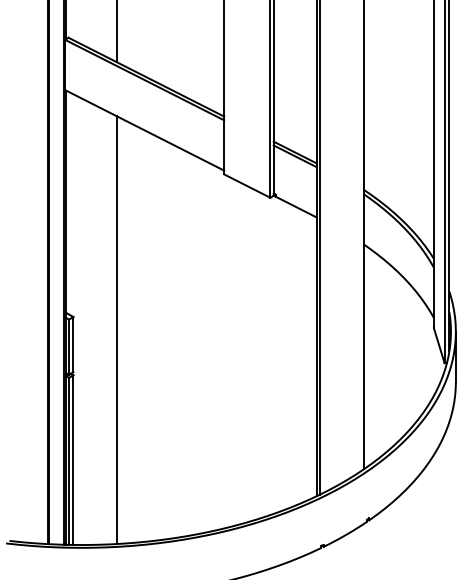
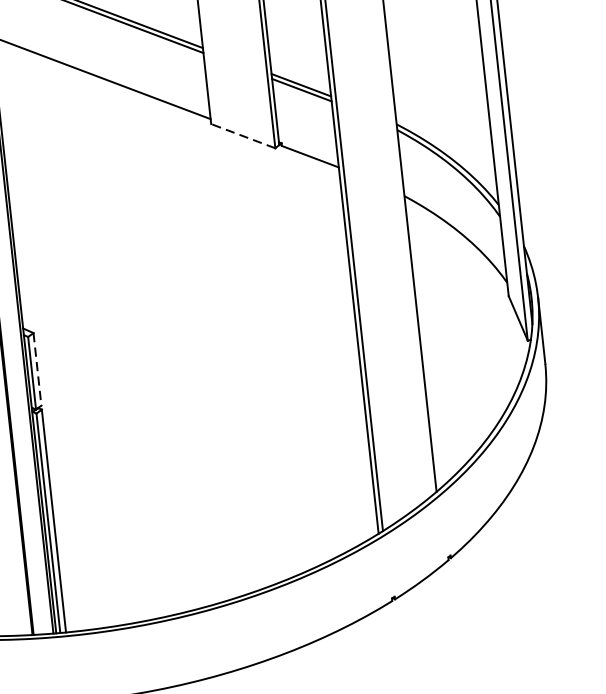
line: (247, 186) -> (243, 136), solid -> dashed
line: (116, 330) -> (92, 344), removed
line: (73, 344) -> (37, 369), solid -> dashed

